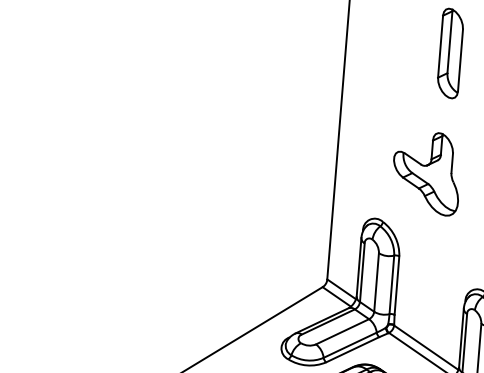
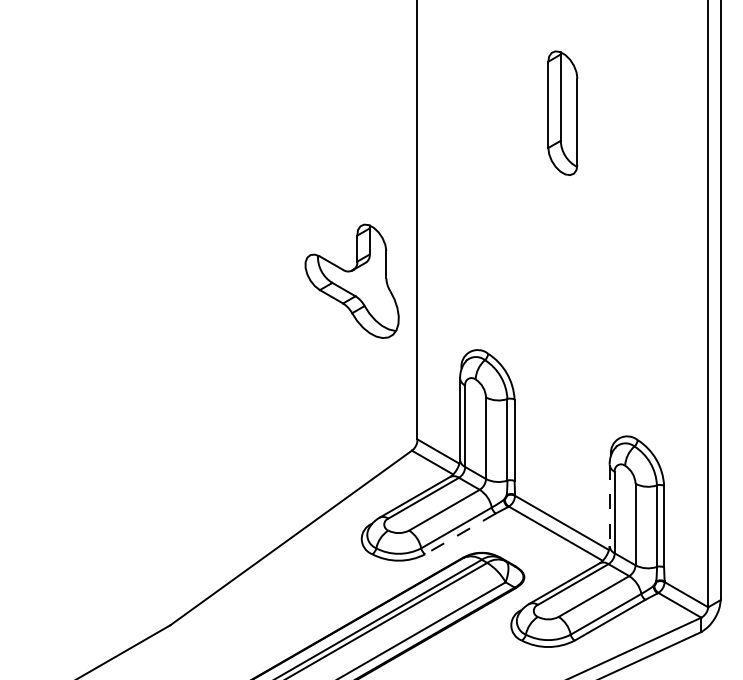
part: (426, 172) -> (351, 280), moved
line: (461, 337) -> (609, 505), solid -> dashed
line: (352, 349) -> (460, 533), solid -> dashed

